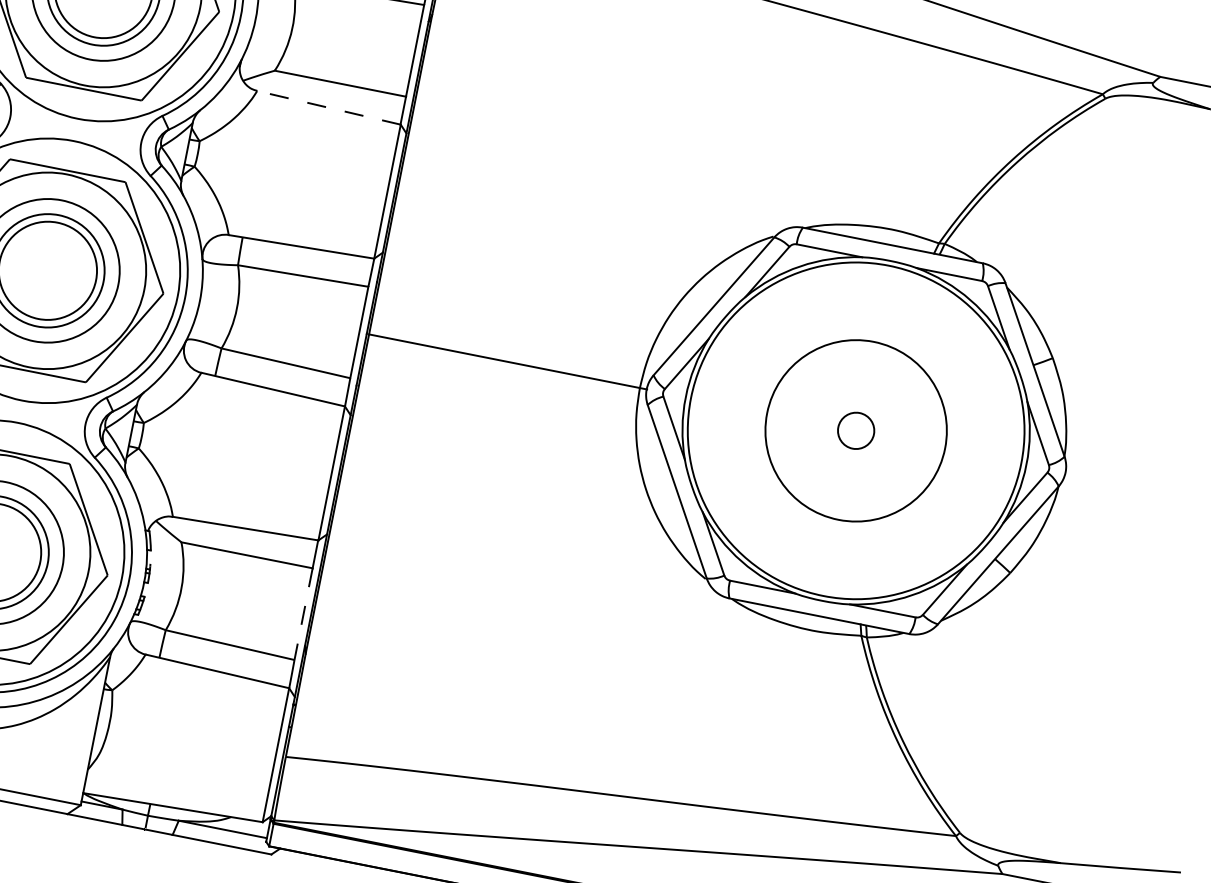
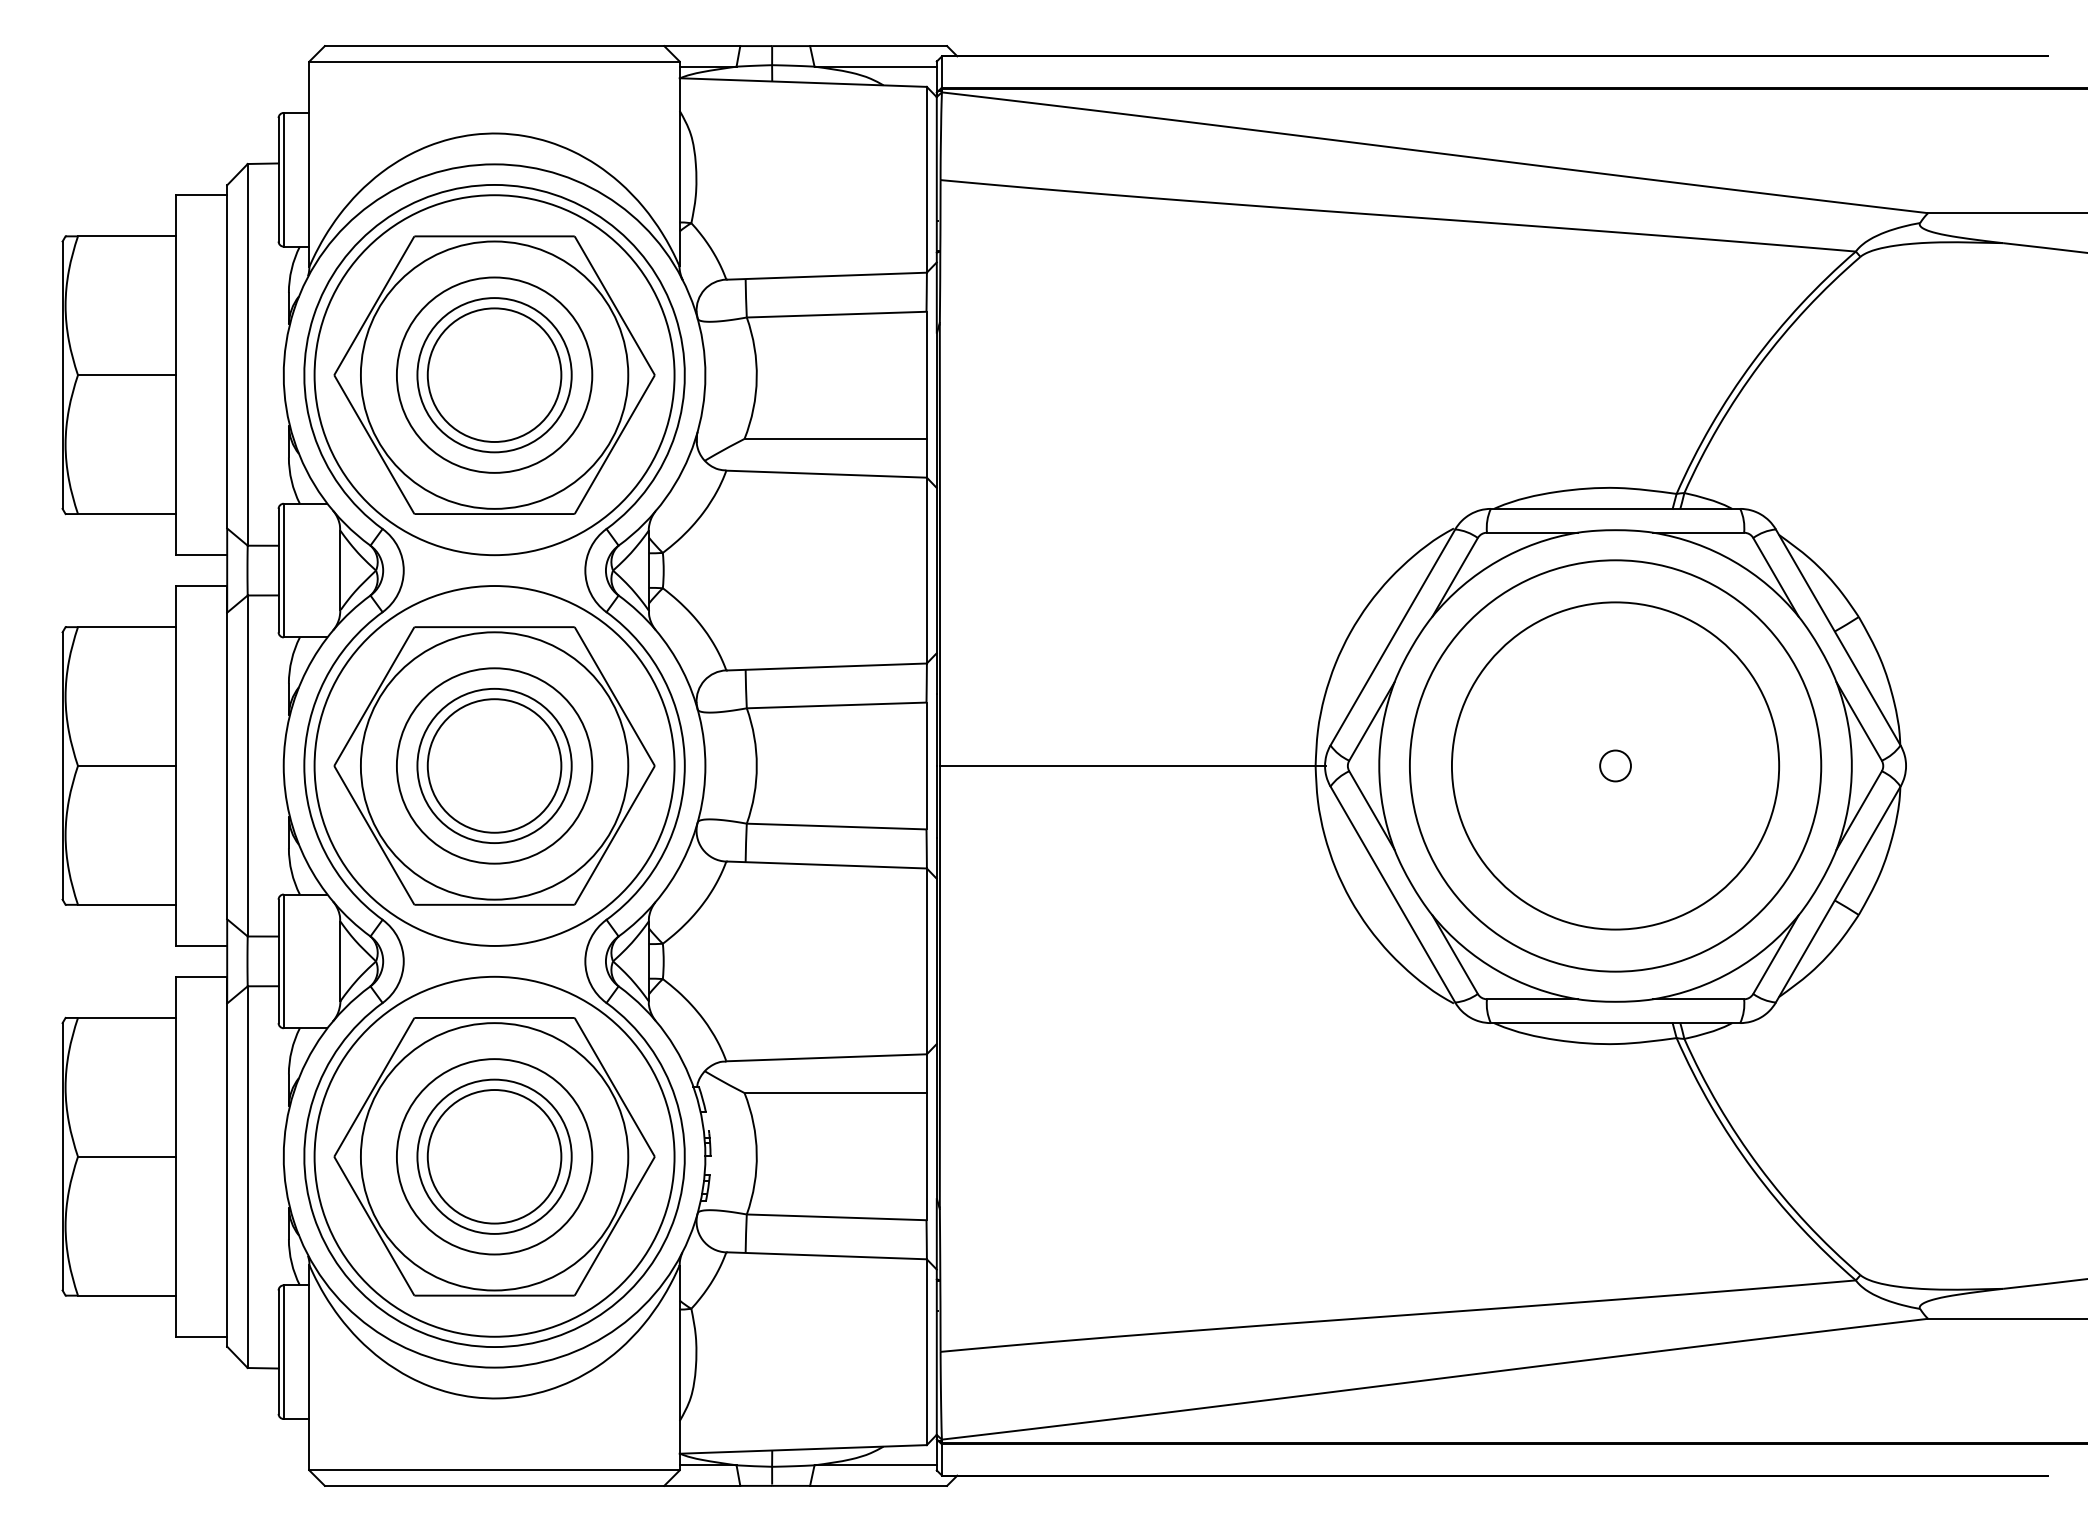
line: (328, 108) -> (826, 474), dashed -> solid
circle: (856, 430) -> (1615, 765), size x0.62
circle: (856, 430) -> (1615, 765), size x0.71
circle: (856, 430) -> (1615, 765), size x1.67
line: (303, 614) -> (926, 1156), dashed -> solid

